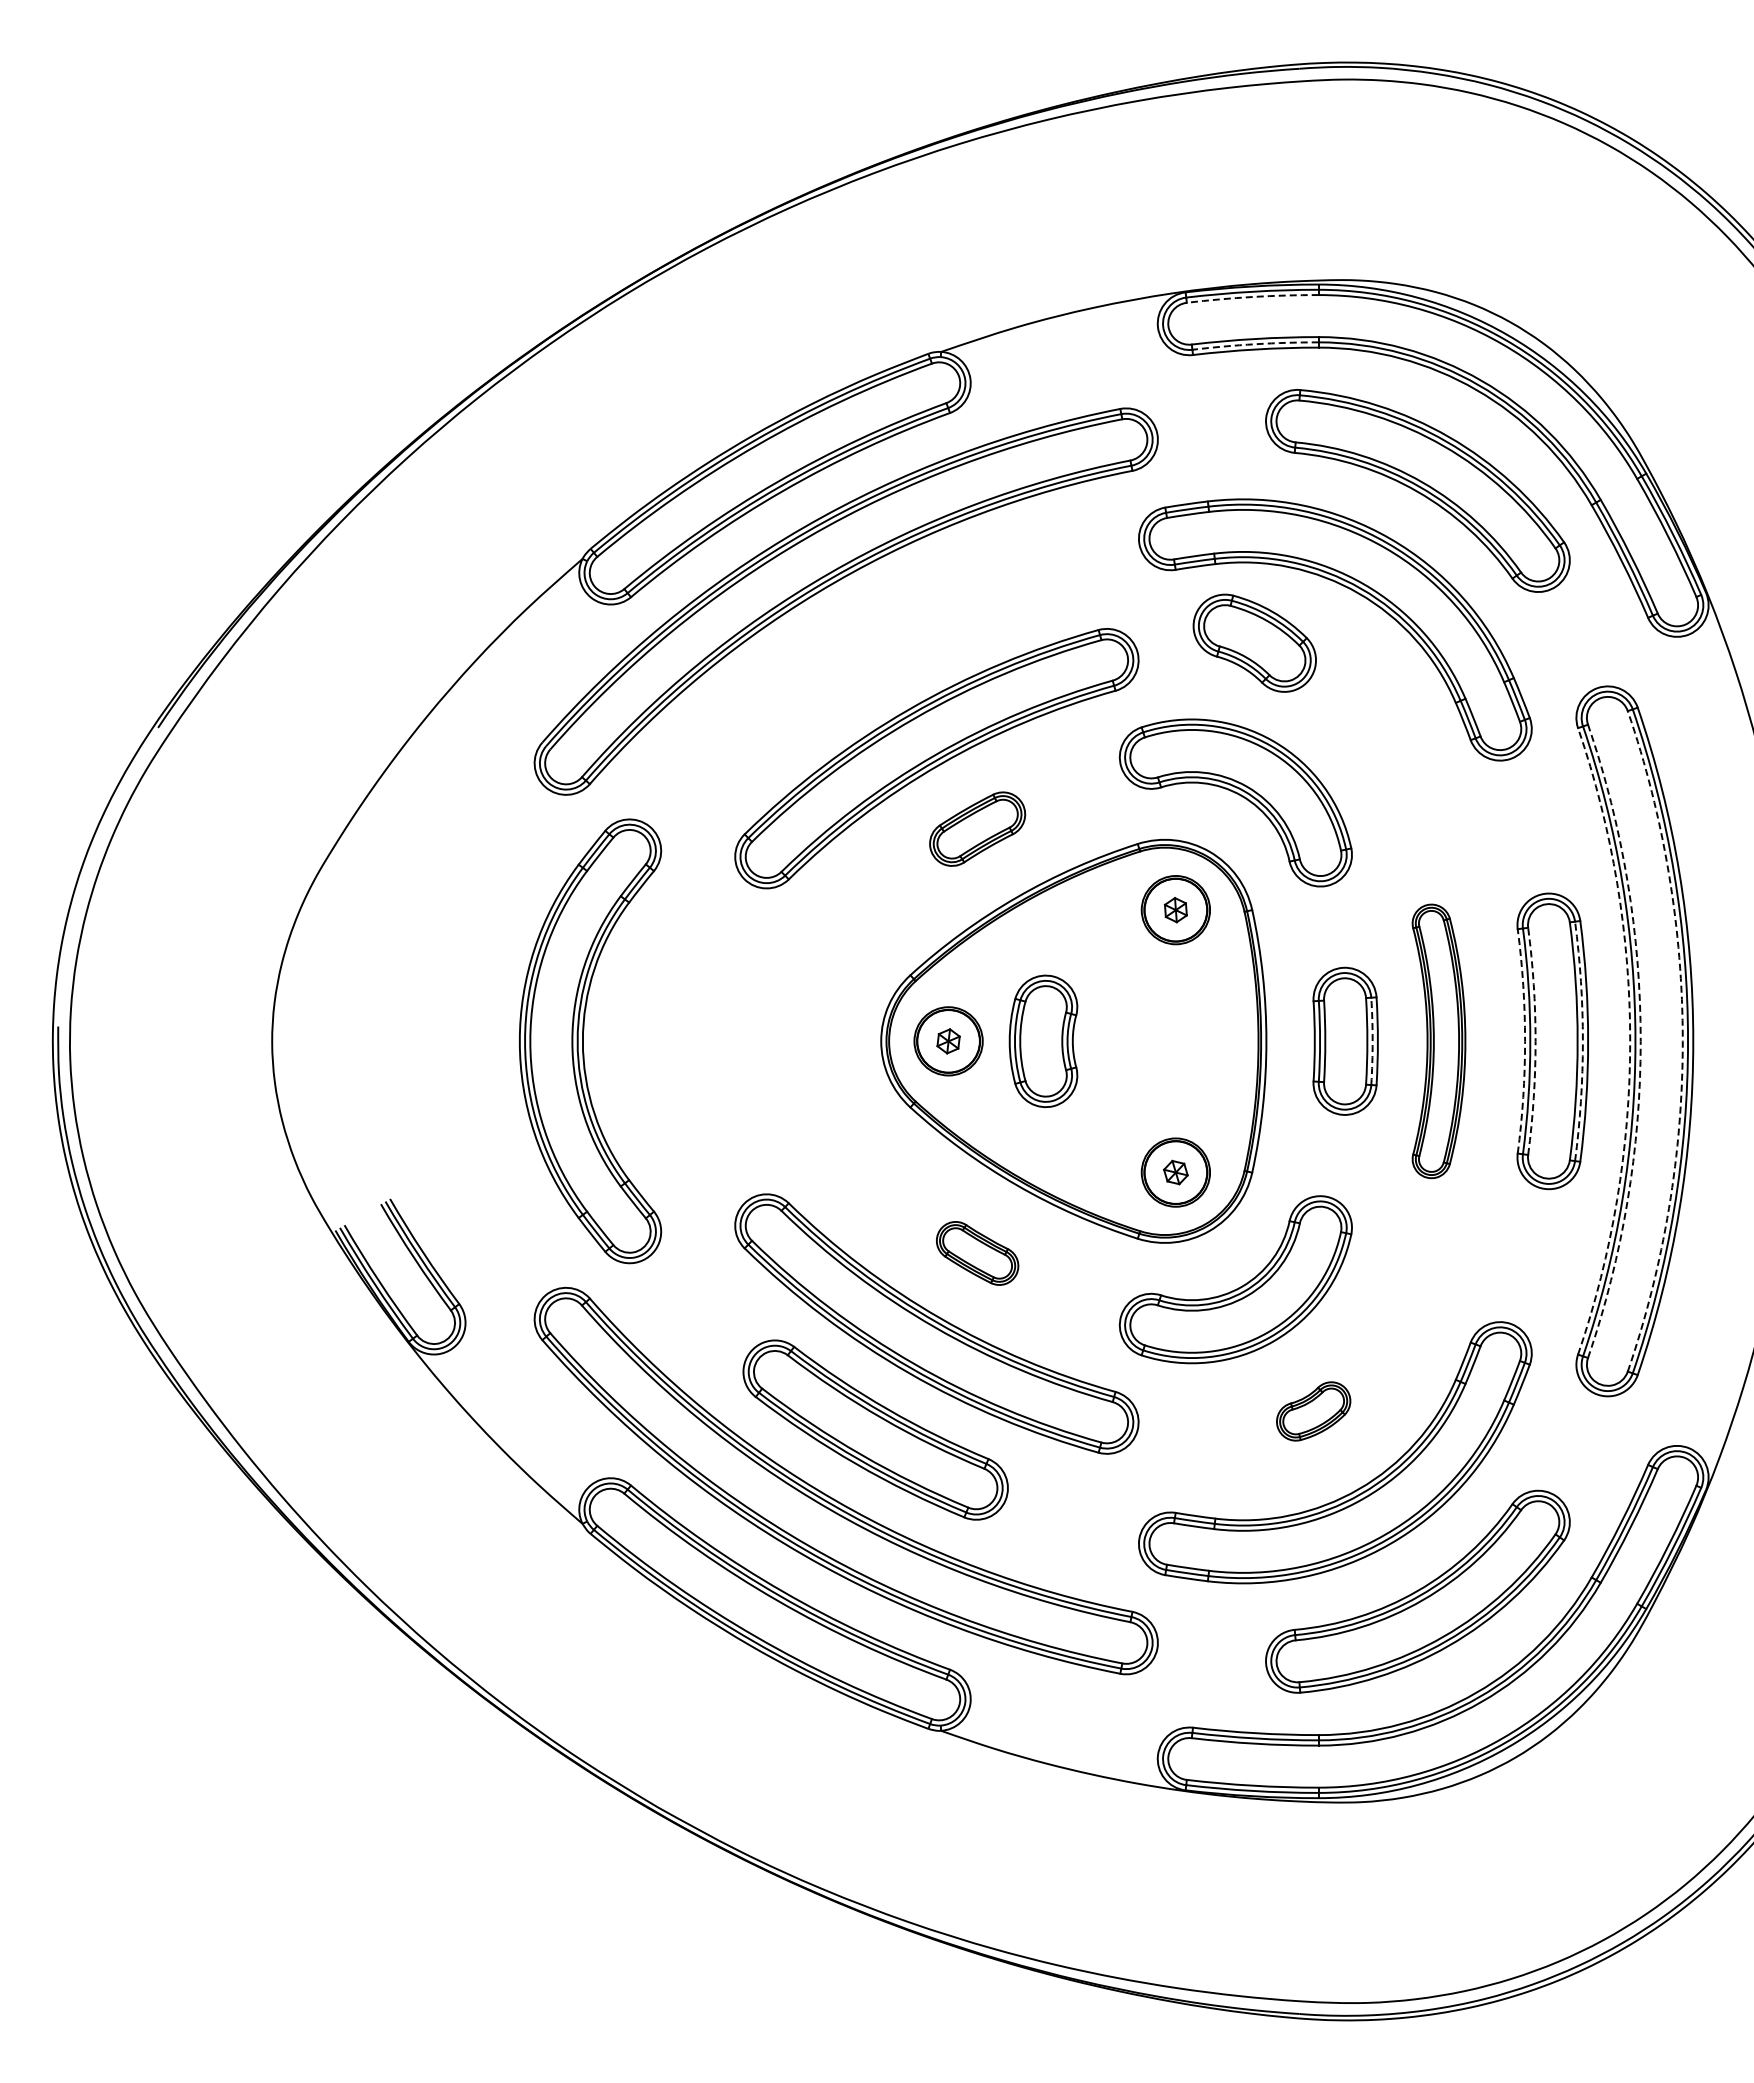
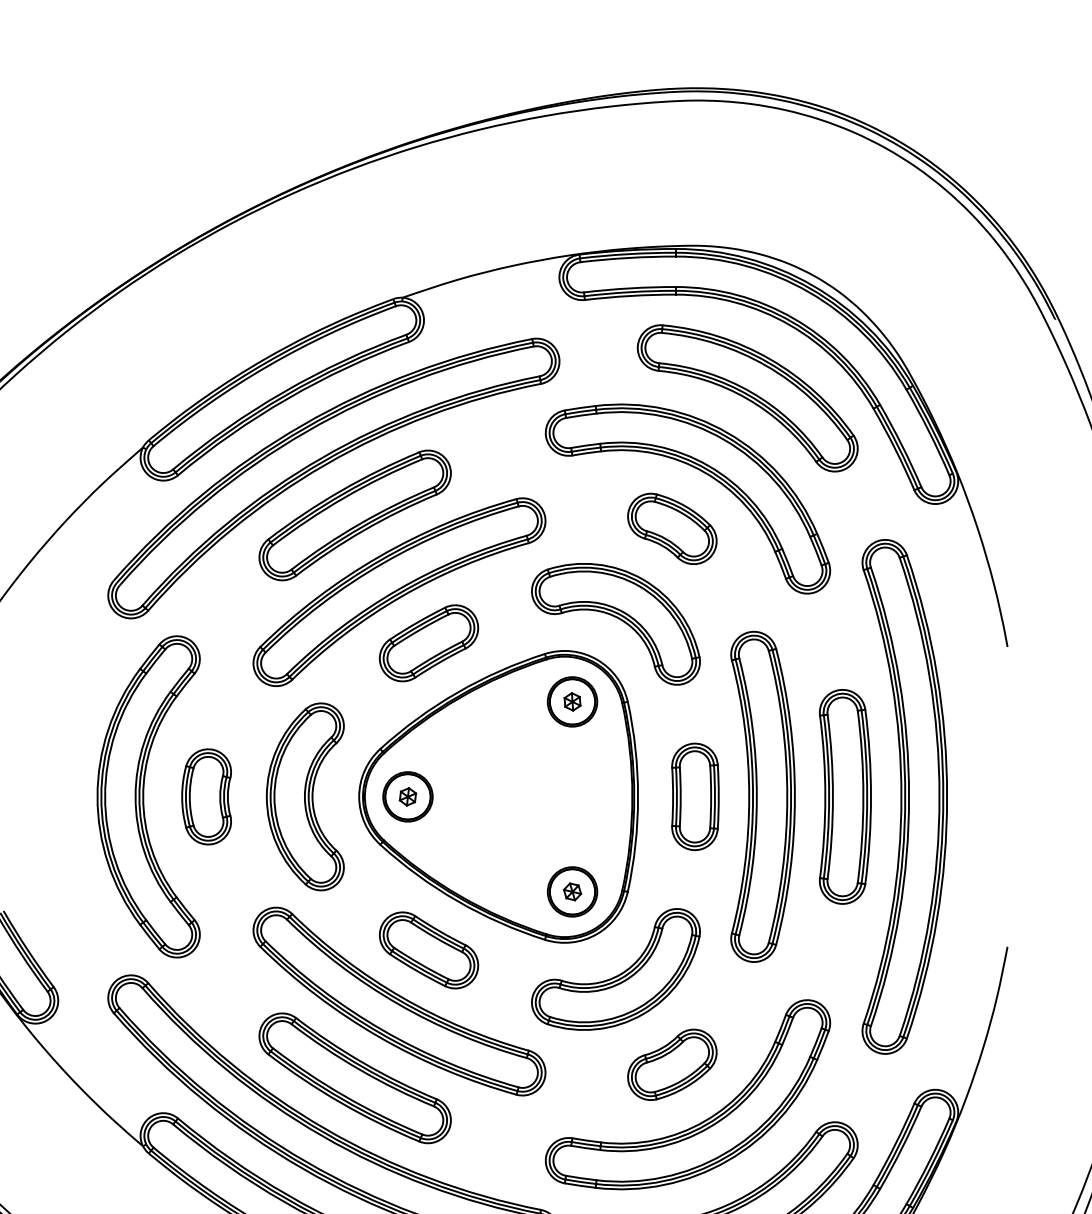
arc: (1252, 297) -> (627, 258), dashed -> solid
arc: (1255, 344) -> (630, 292), dashed -> solid
part: (1254, 642) -> (672, 528), moved
part: (875, 652) -> (355, 515), added
part: (977, 828) -> (428, 642), size x1.43
part: (806, 1041) -> (305, 796), added
part: (1043, 1041) -> (206, 796), moved
arc: (1372, 1041) -> (714, 796), dashed -> solid
part: (1438, 1041) -> (762, 796), size x1.67
arc: (1525, 1041) -> (825, 796), dashed -> solid
arc: (1535, 1041) -> (832, 796), dashed -> solid
arc: (1582, 1041) -> (866, 796), dashed -> solid
arc: (1630, 1041) -> (901, 796), dashed -> solid
arc: (1640, 1041) -> (908, 796), dashed -> solid
arc: (1682, 1041) -> (939, 796), dashed -> solid
part: (977, 1253) -> (428, 950), size x1.67
part: (1313, 1411) -> (672, 1064), size x1.67

